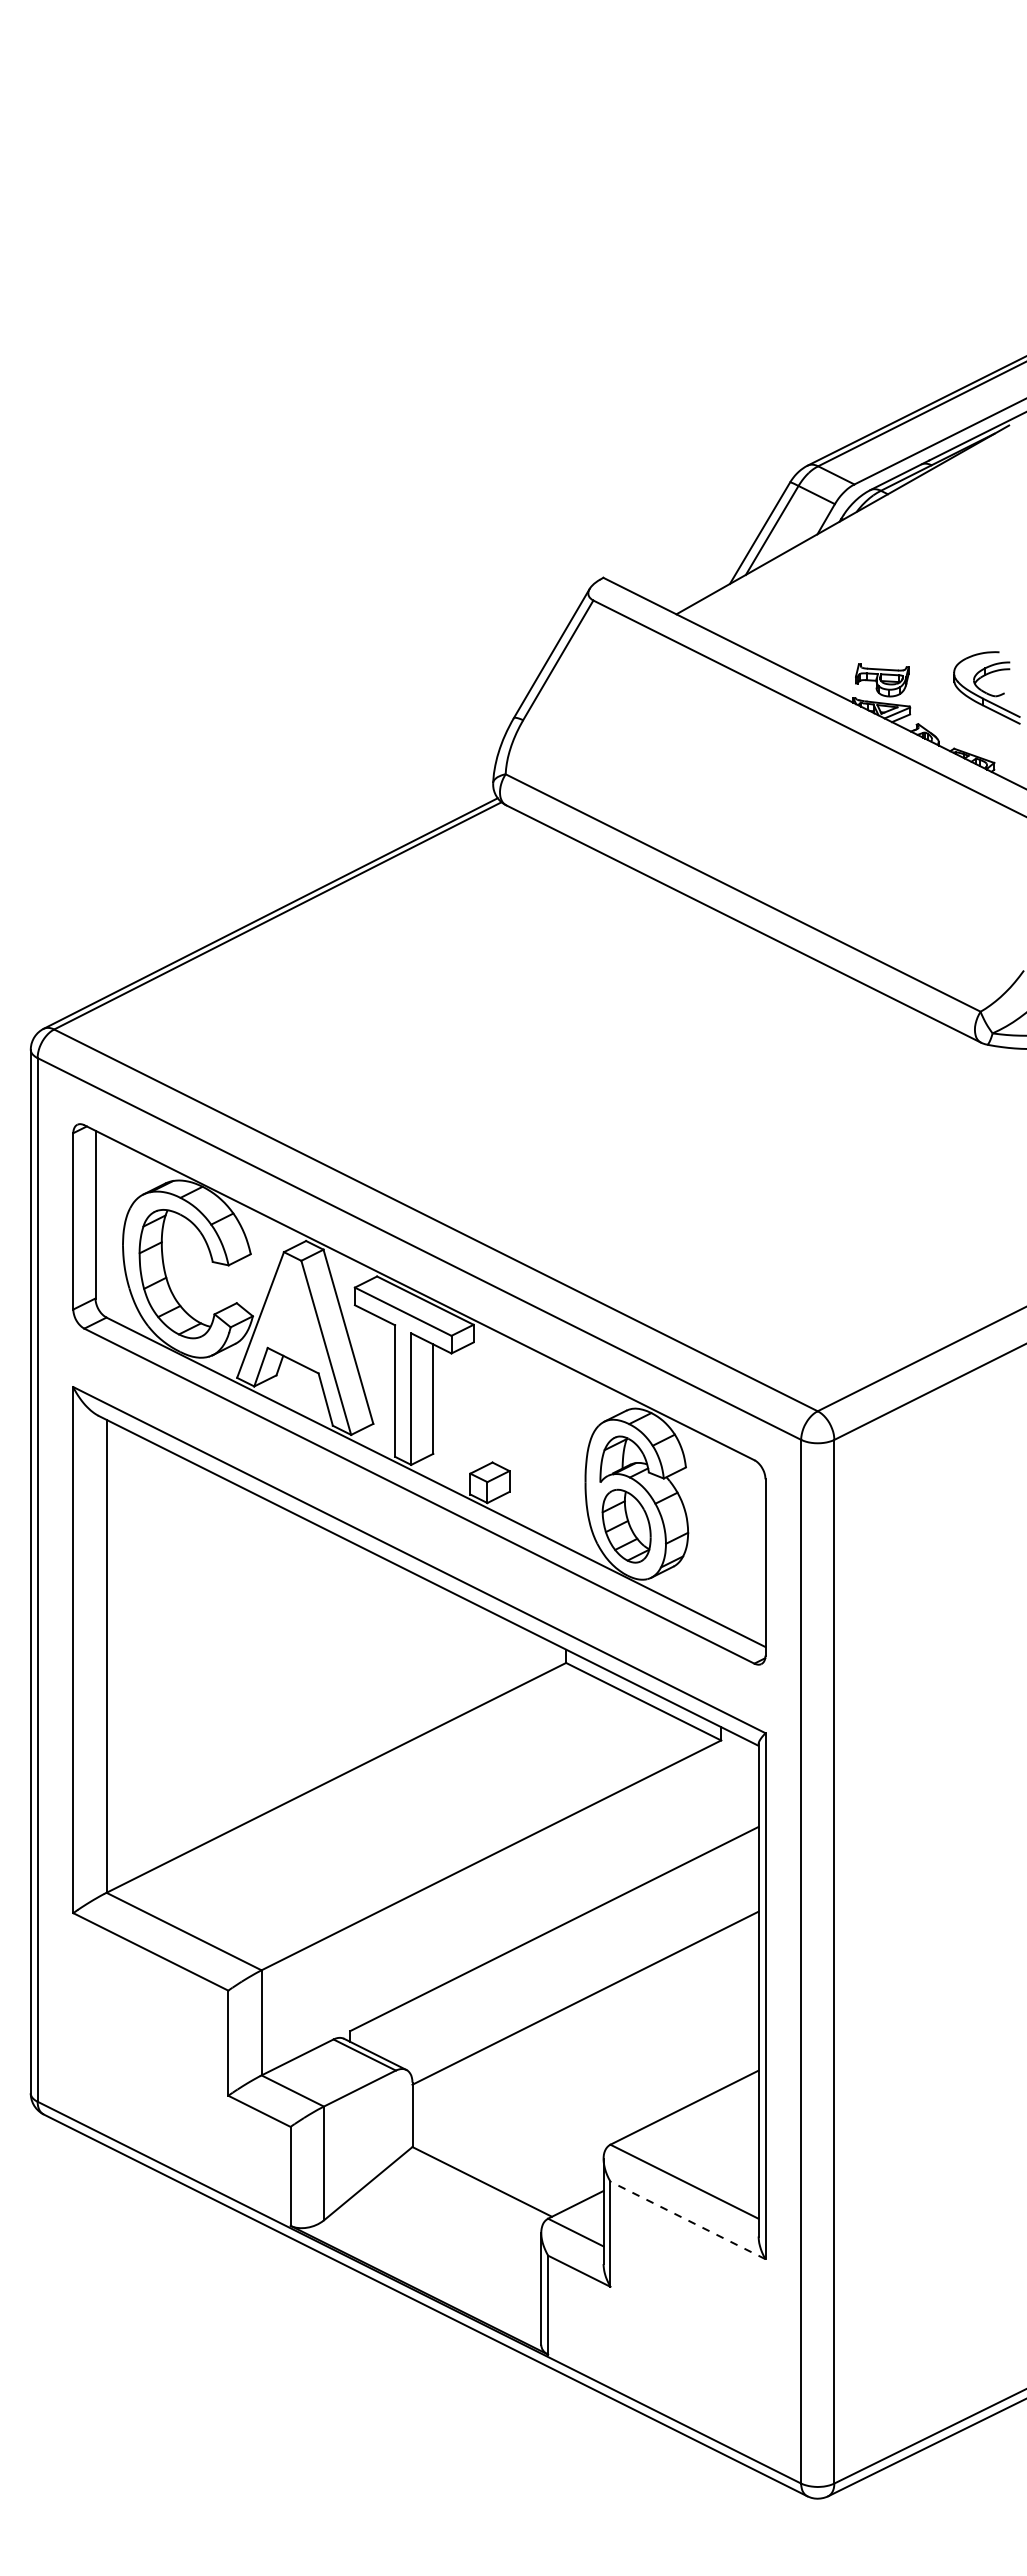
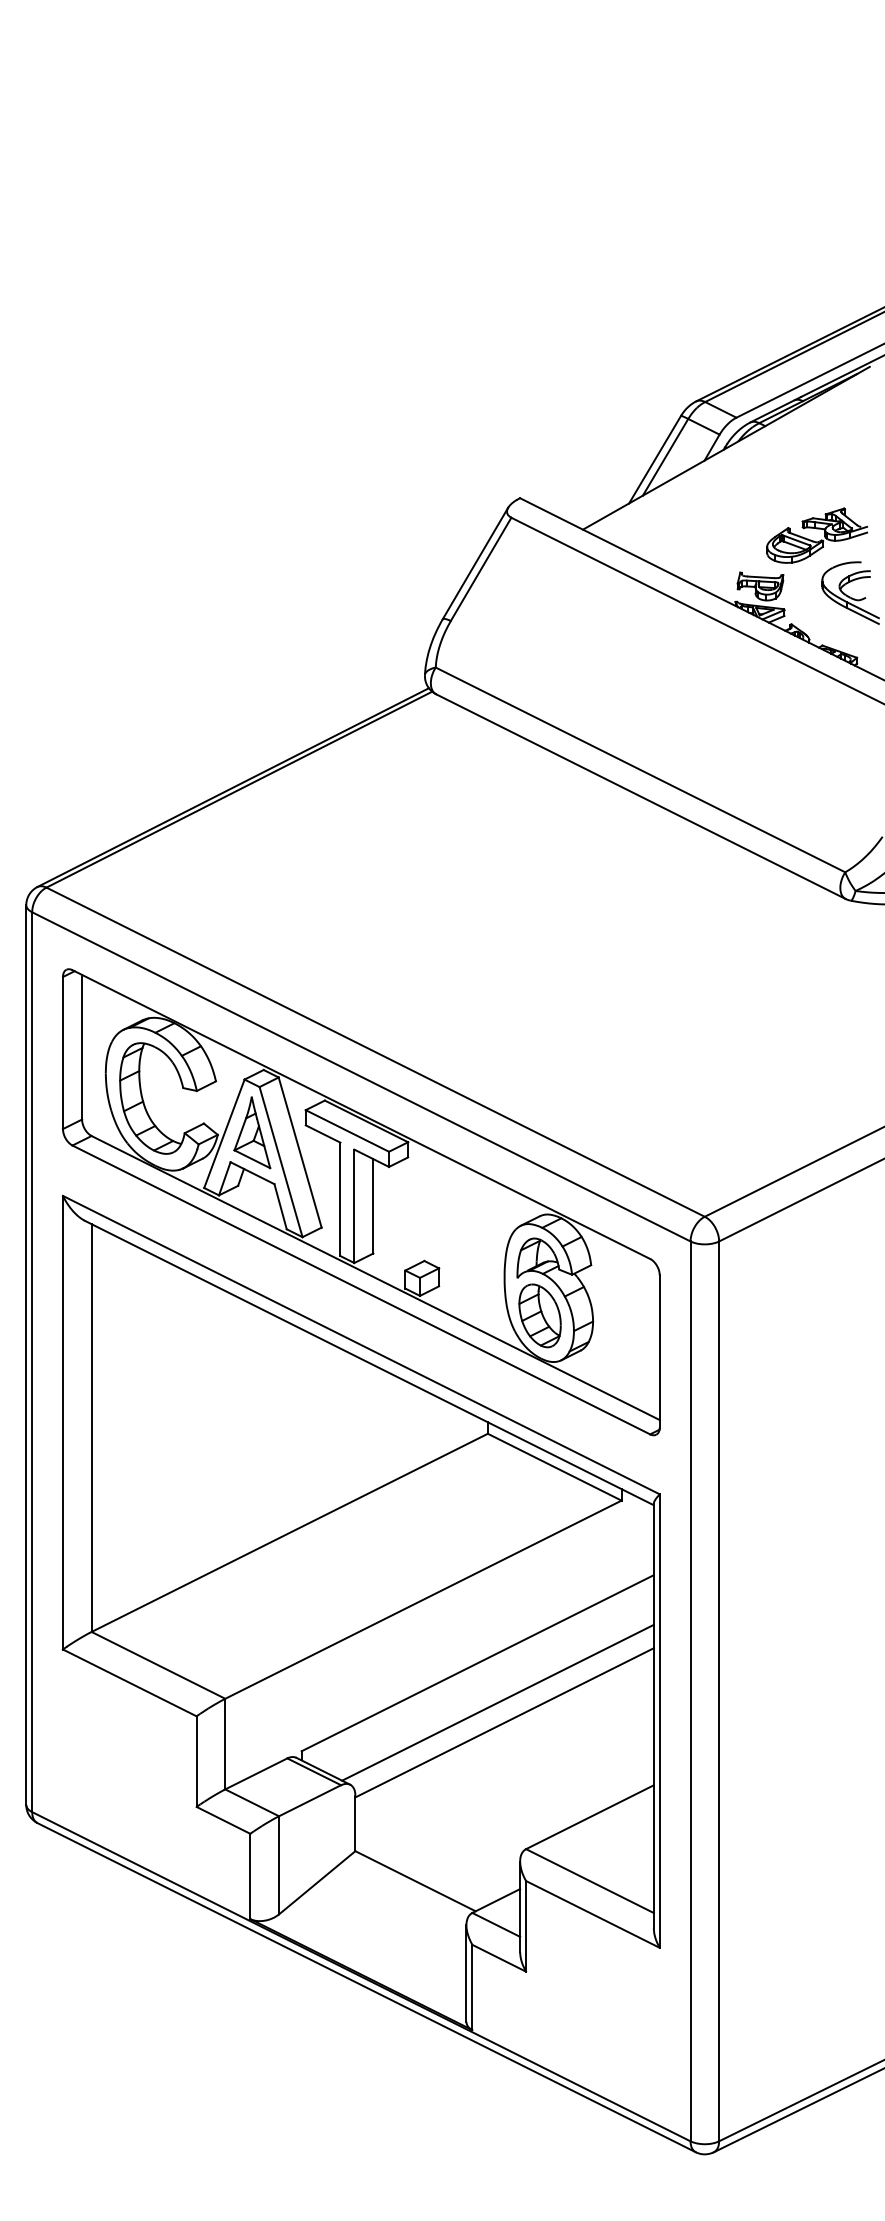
part: (947, 613) -> (816, 528), added
part: (292, 1313) -> (251, 1132), added
line: (577, 1974) -> (497, 1702), added
line: (687, 2220) -> (592, 1914), dashed -> solid

